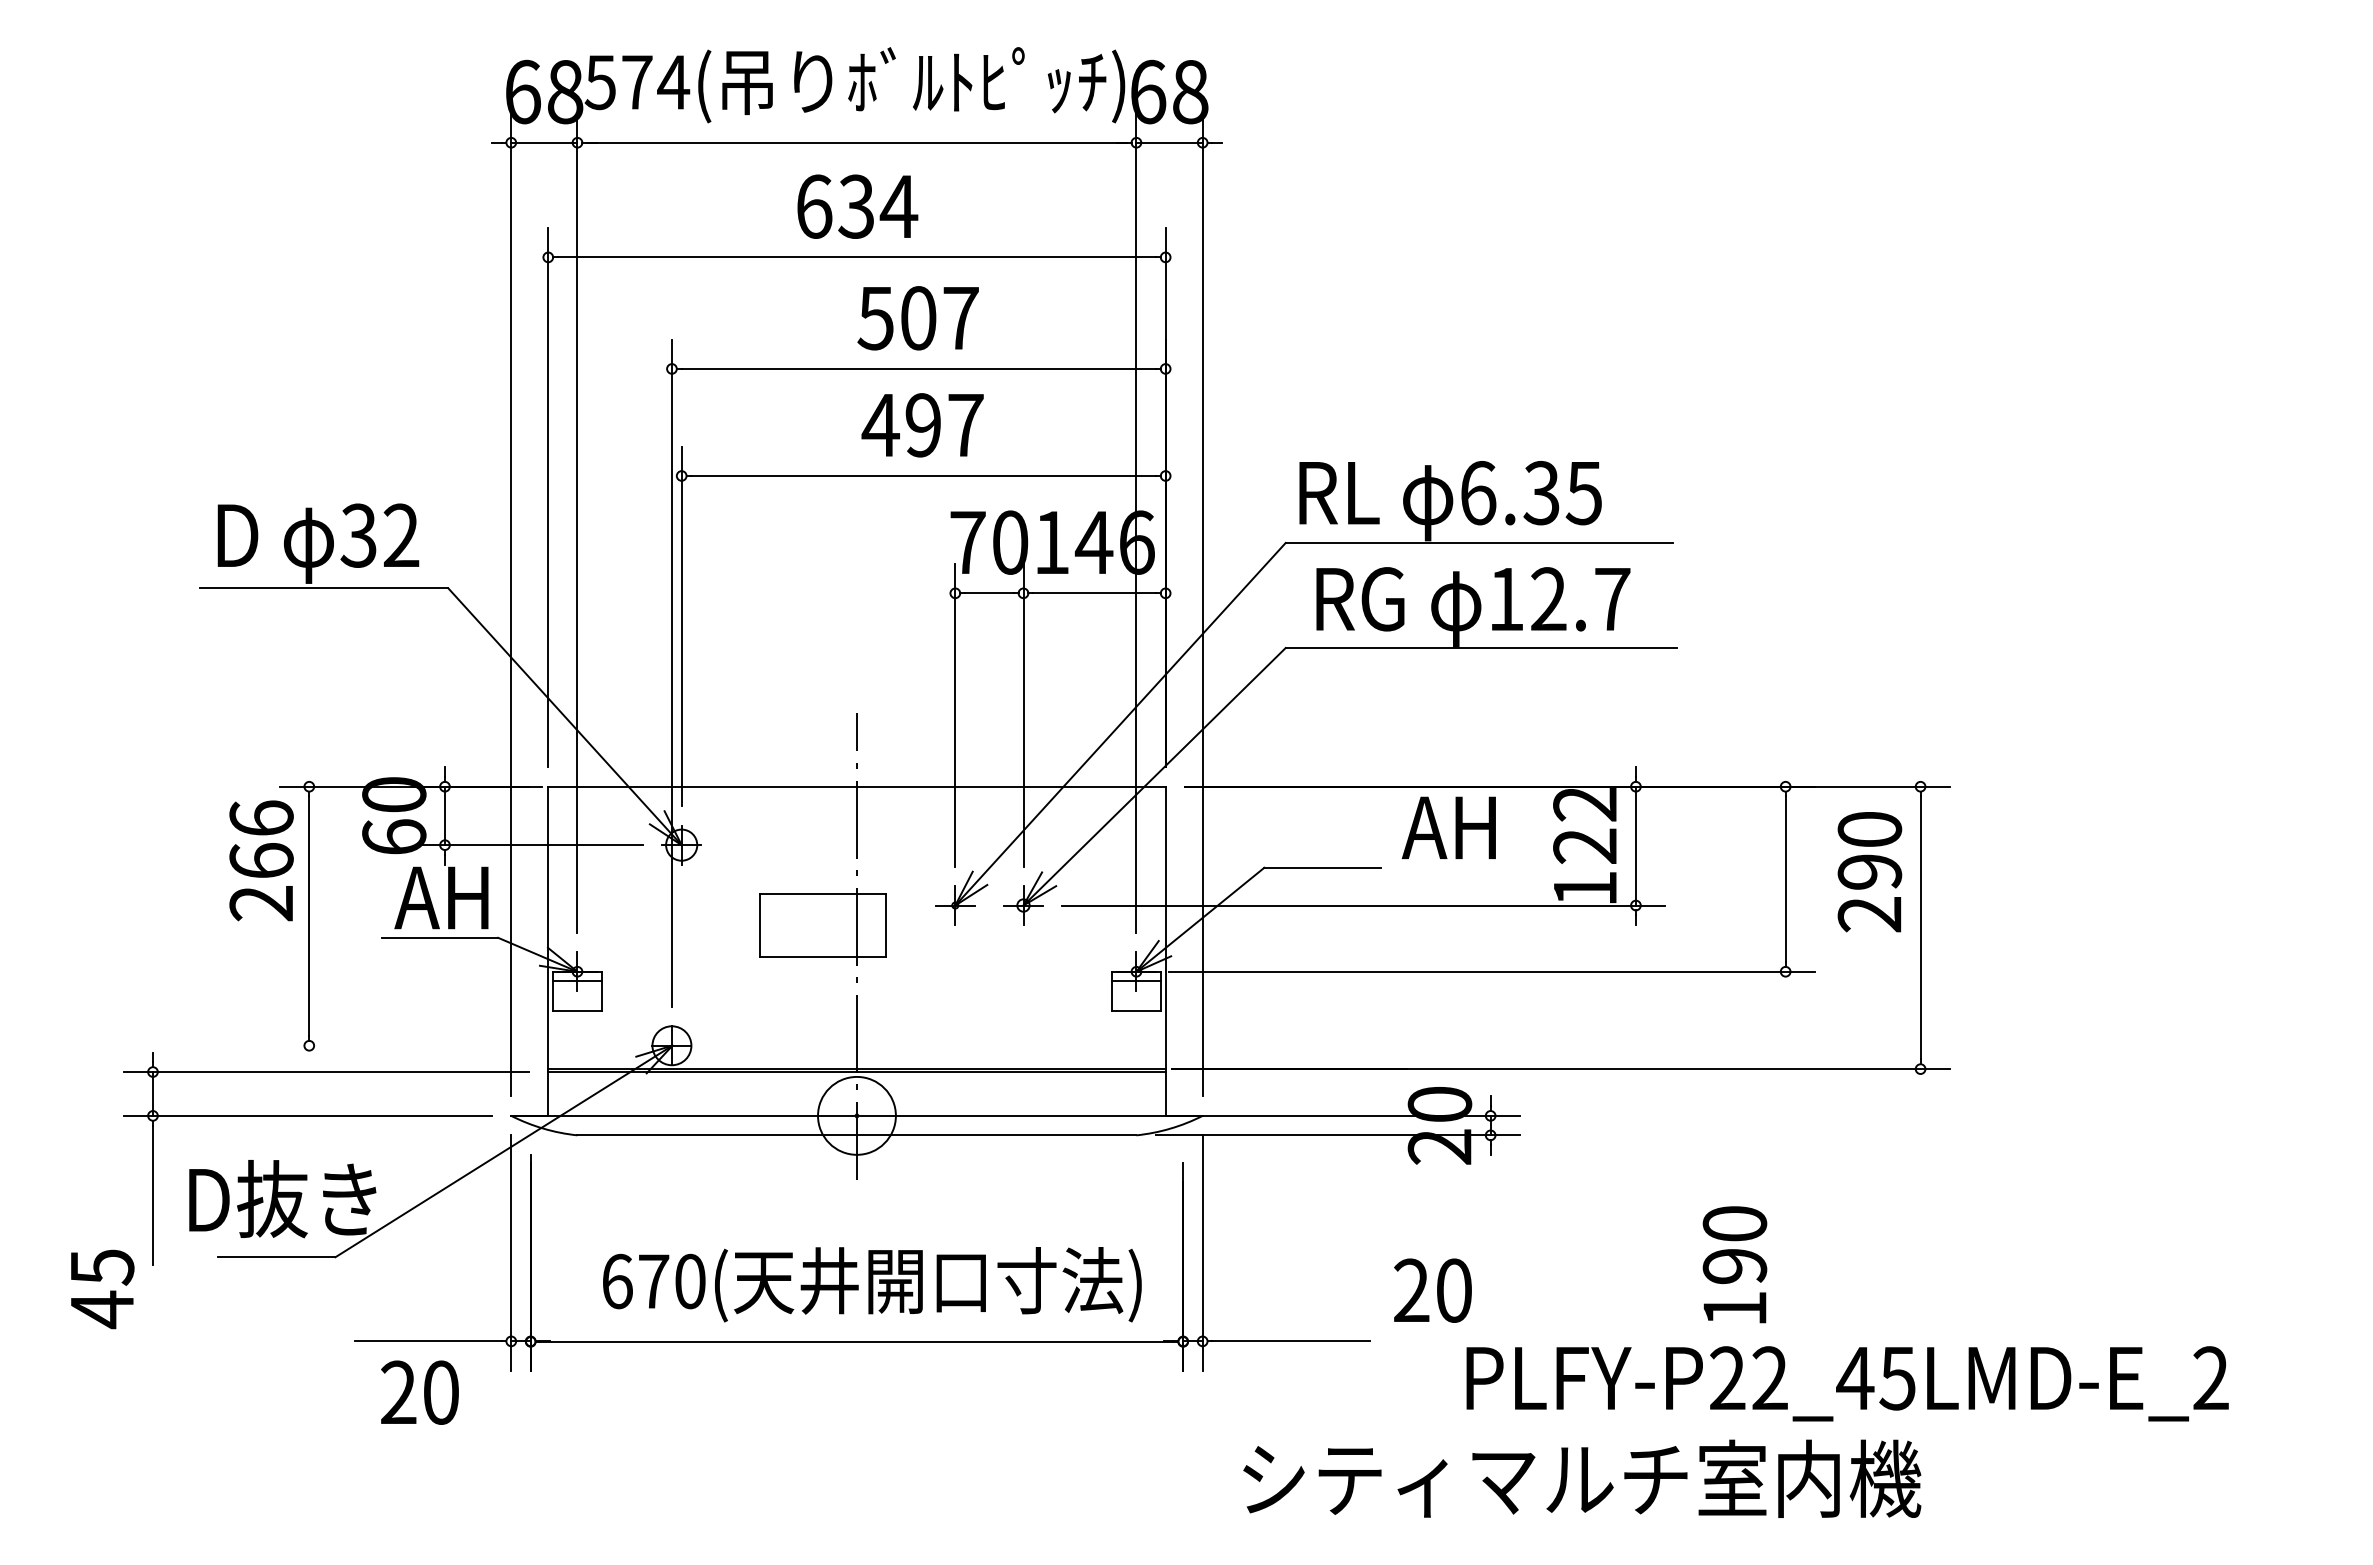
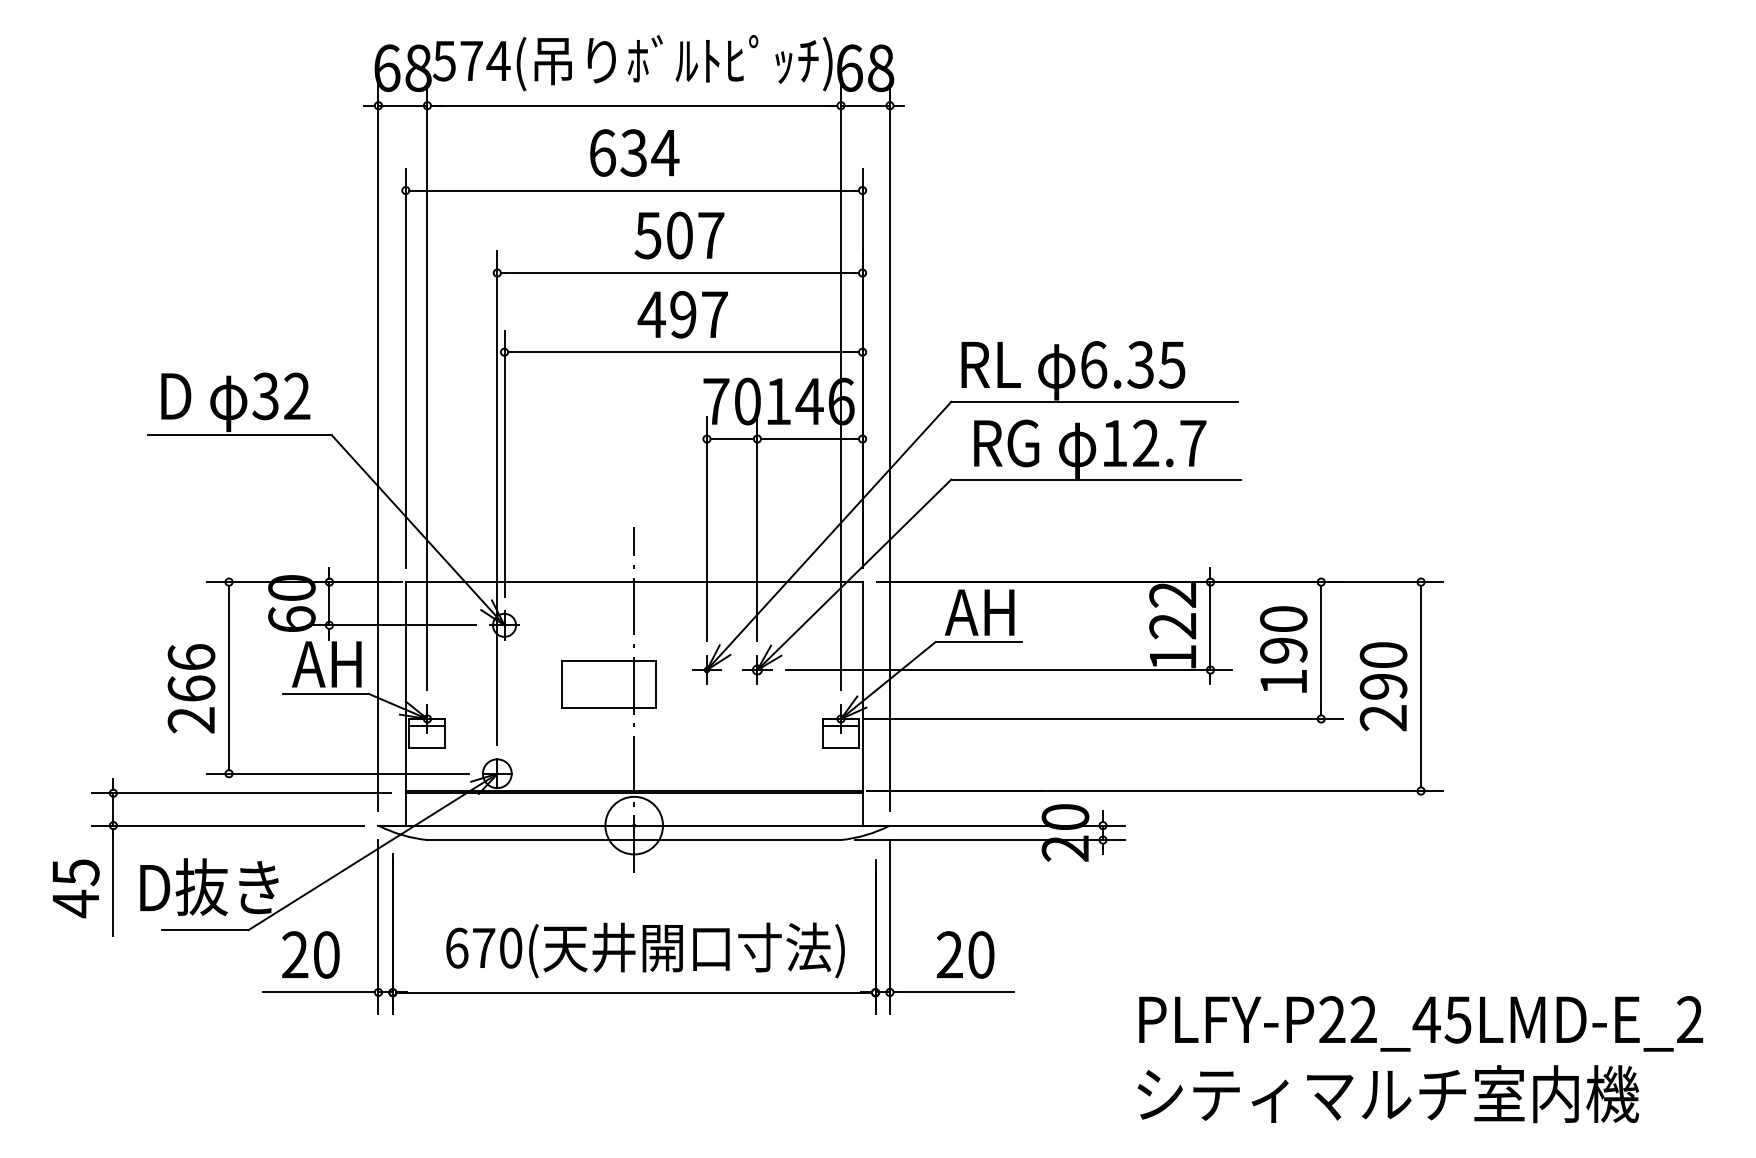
text: (1448, 827) -> (979, 612), moved
text: (261, 860) -> (191, 688), moved
text: (1869, 872) -> (1383, 687), moved
line: (456, 1045) -> (337, 773), added
text: (1734, 1264) -> (1283, 649), moved
text: (102, 1289) -> (76, 888), moved
text: (1432, 1290) -> (965, 954), moved
text: (1847, 1383) -> (1421, 1023), moved
text: (419, 1392) -> (310, 954), moved
text: (1582, 1478) -> (1388, 1093), moved

